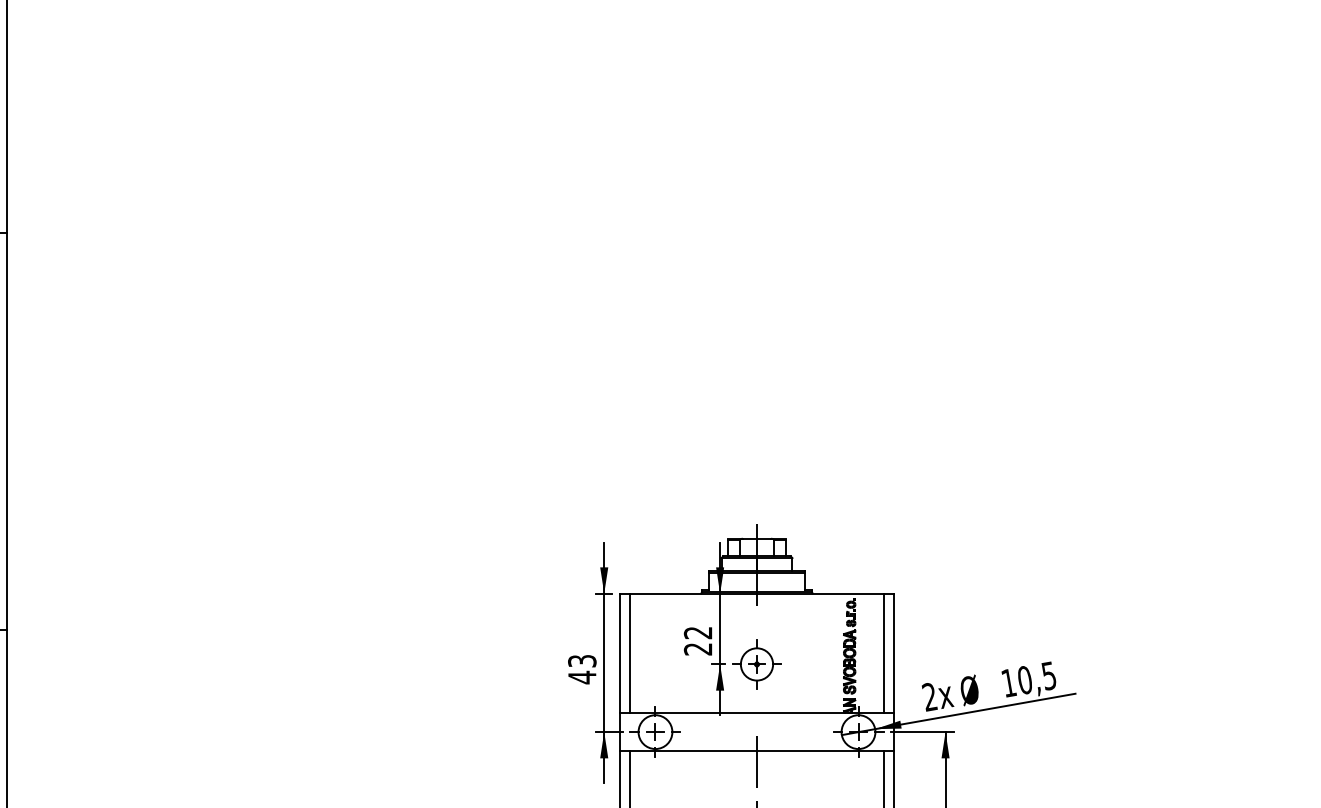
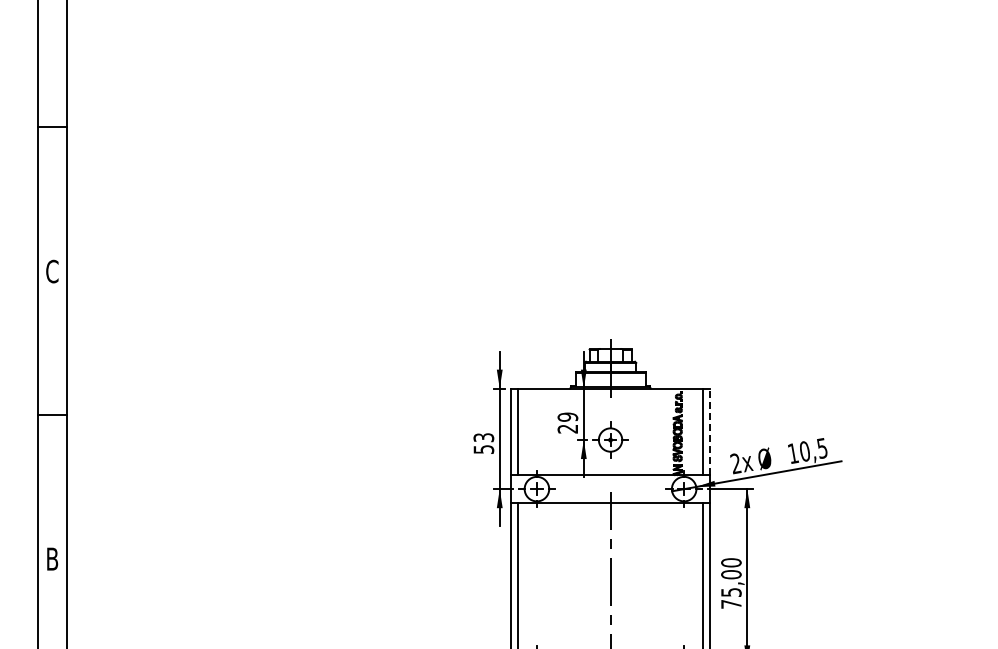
text: (697, 631) -> (567, 416), 22 -> 29
line: (893, 652) -> (709, 431), solid -> dashed
text: (581, 677) -> (483, 449), 43 -> 53

